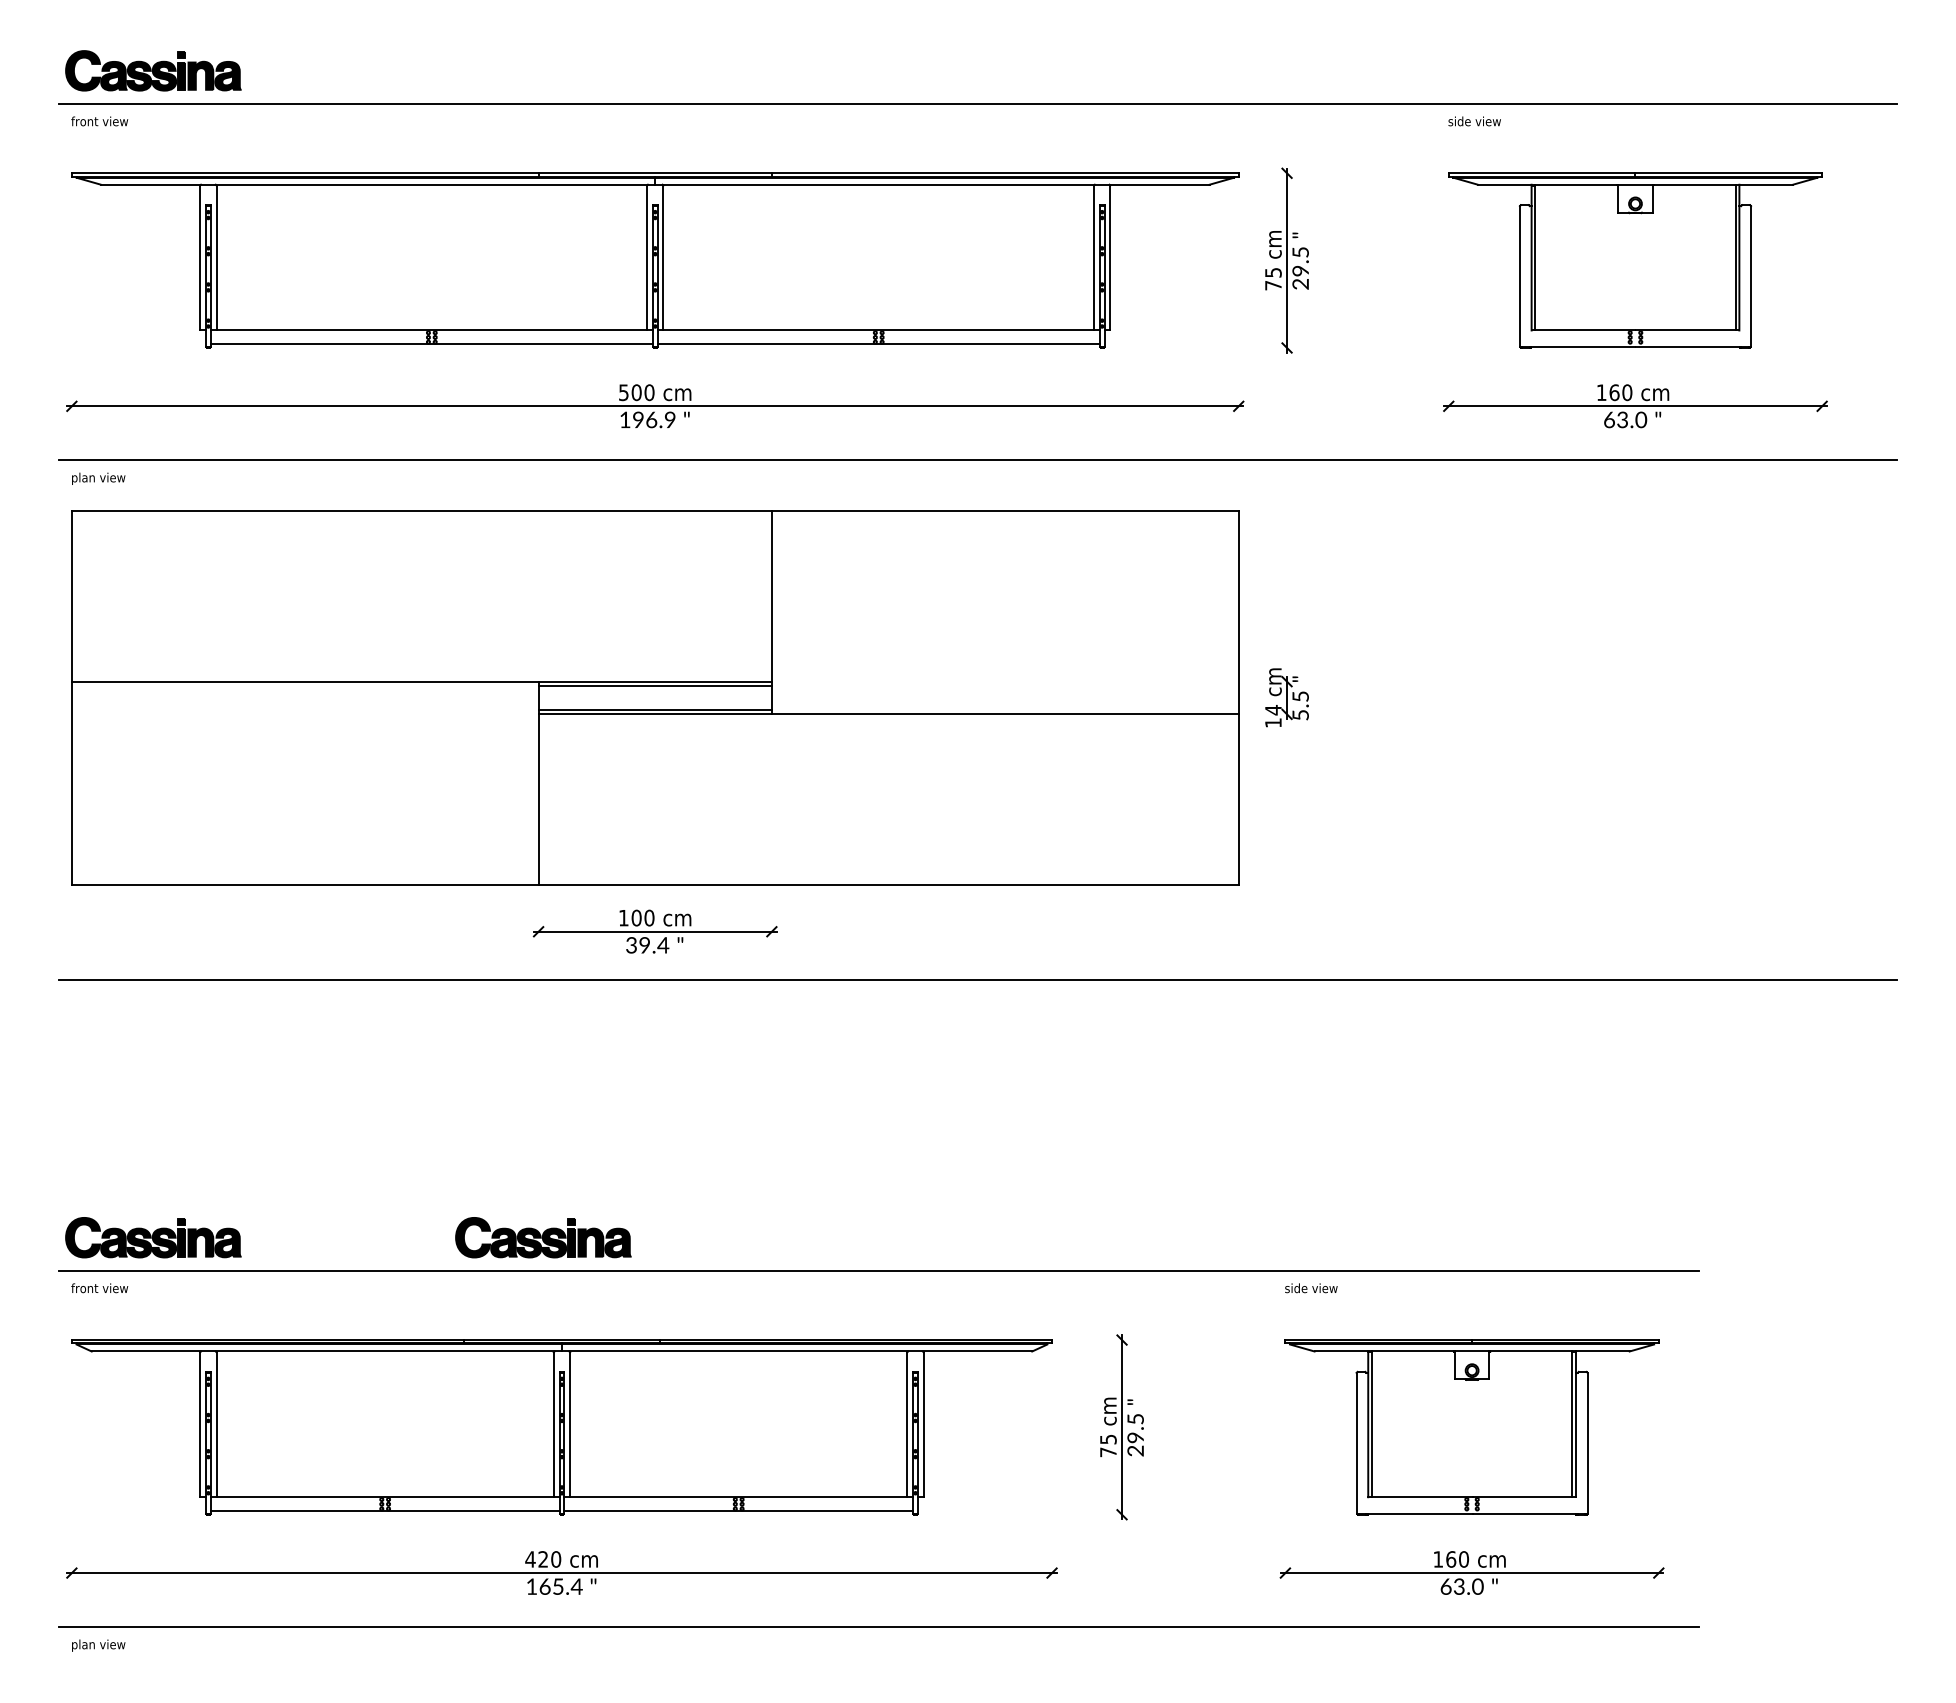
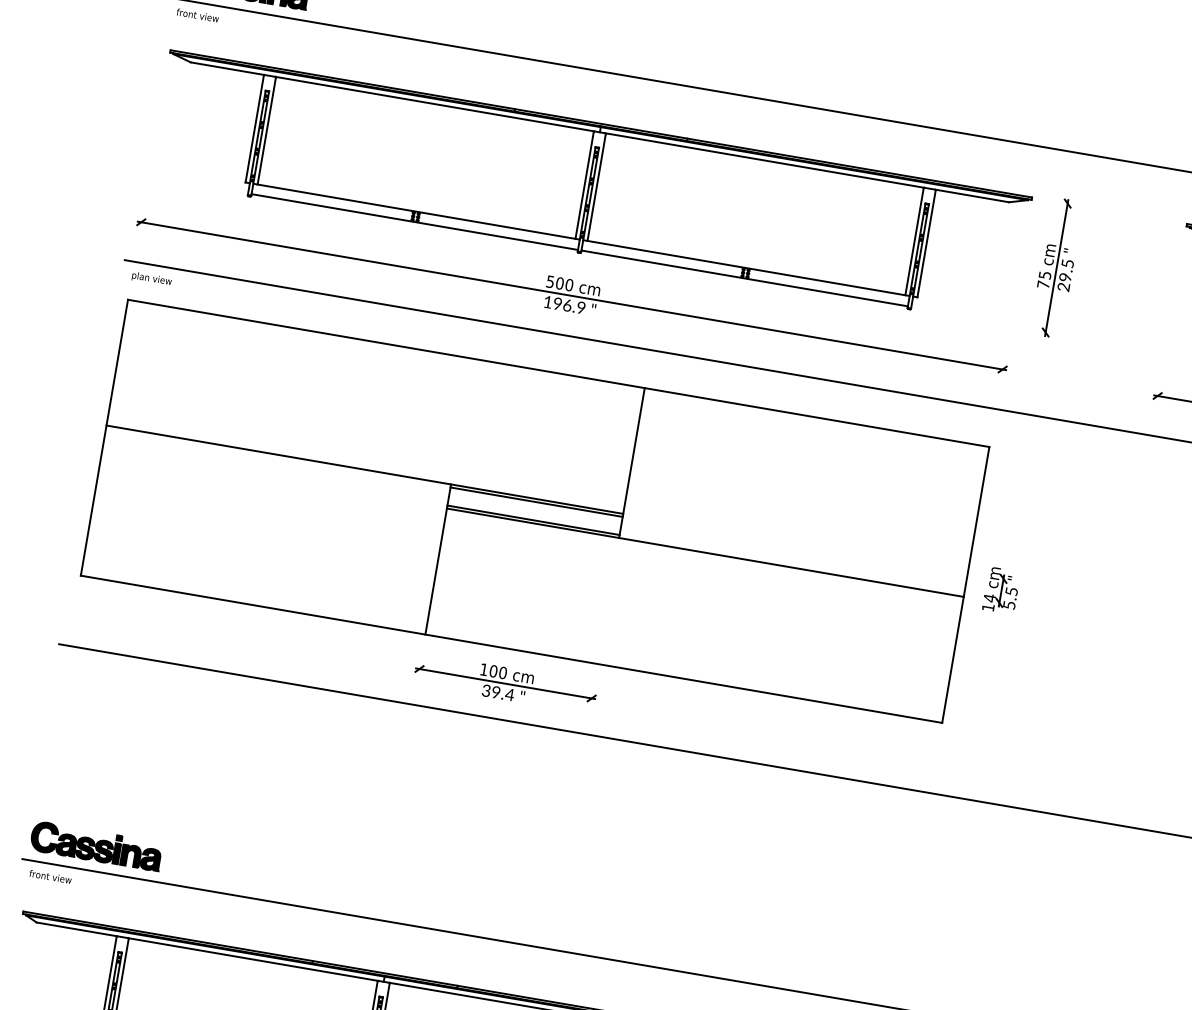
part: (543, 1237) -> (384, 895), removed

